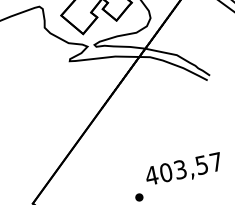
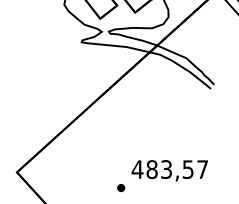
text: (165, 172) -> (151, 169), 403,57 -> 483,57

